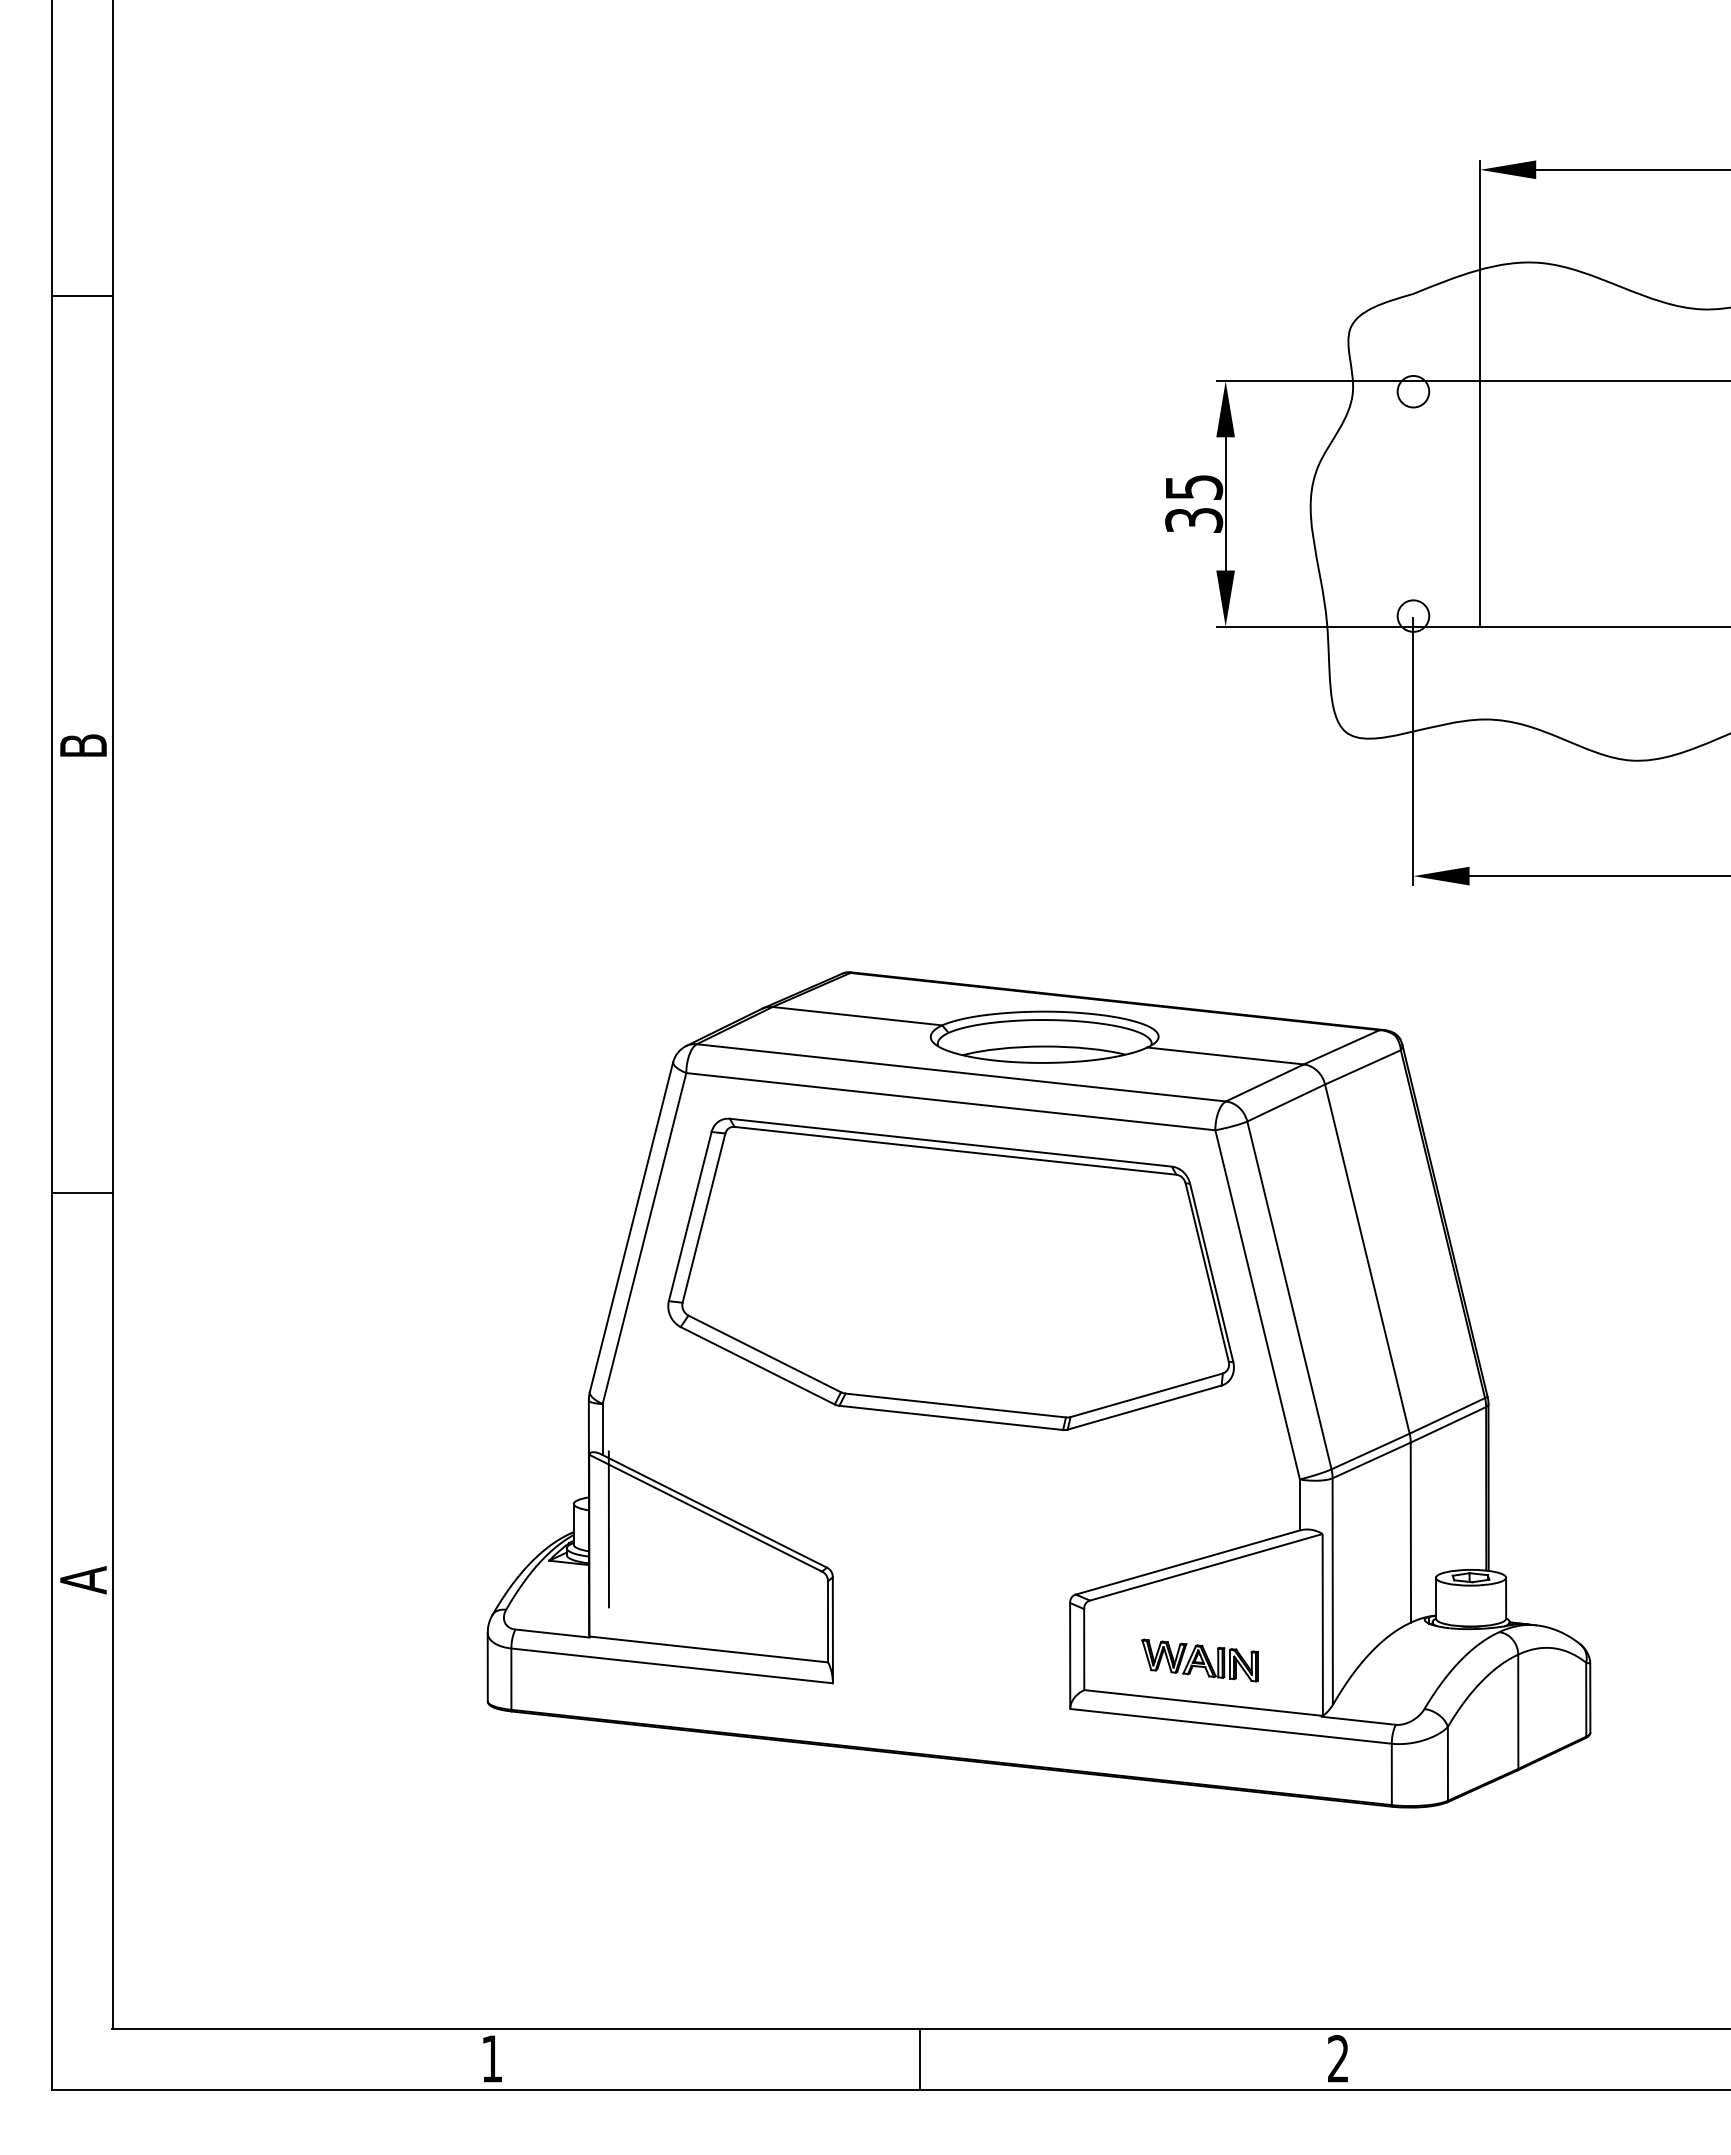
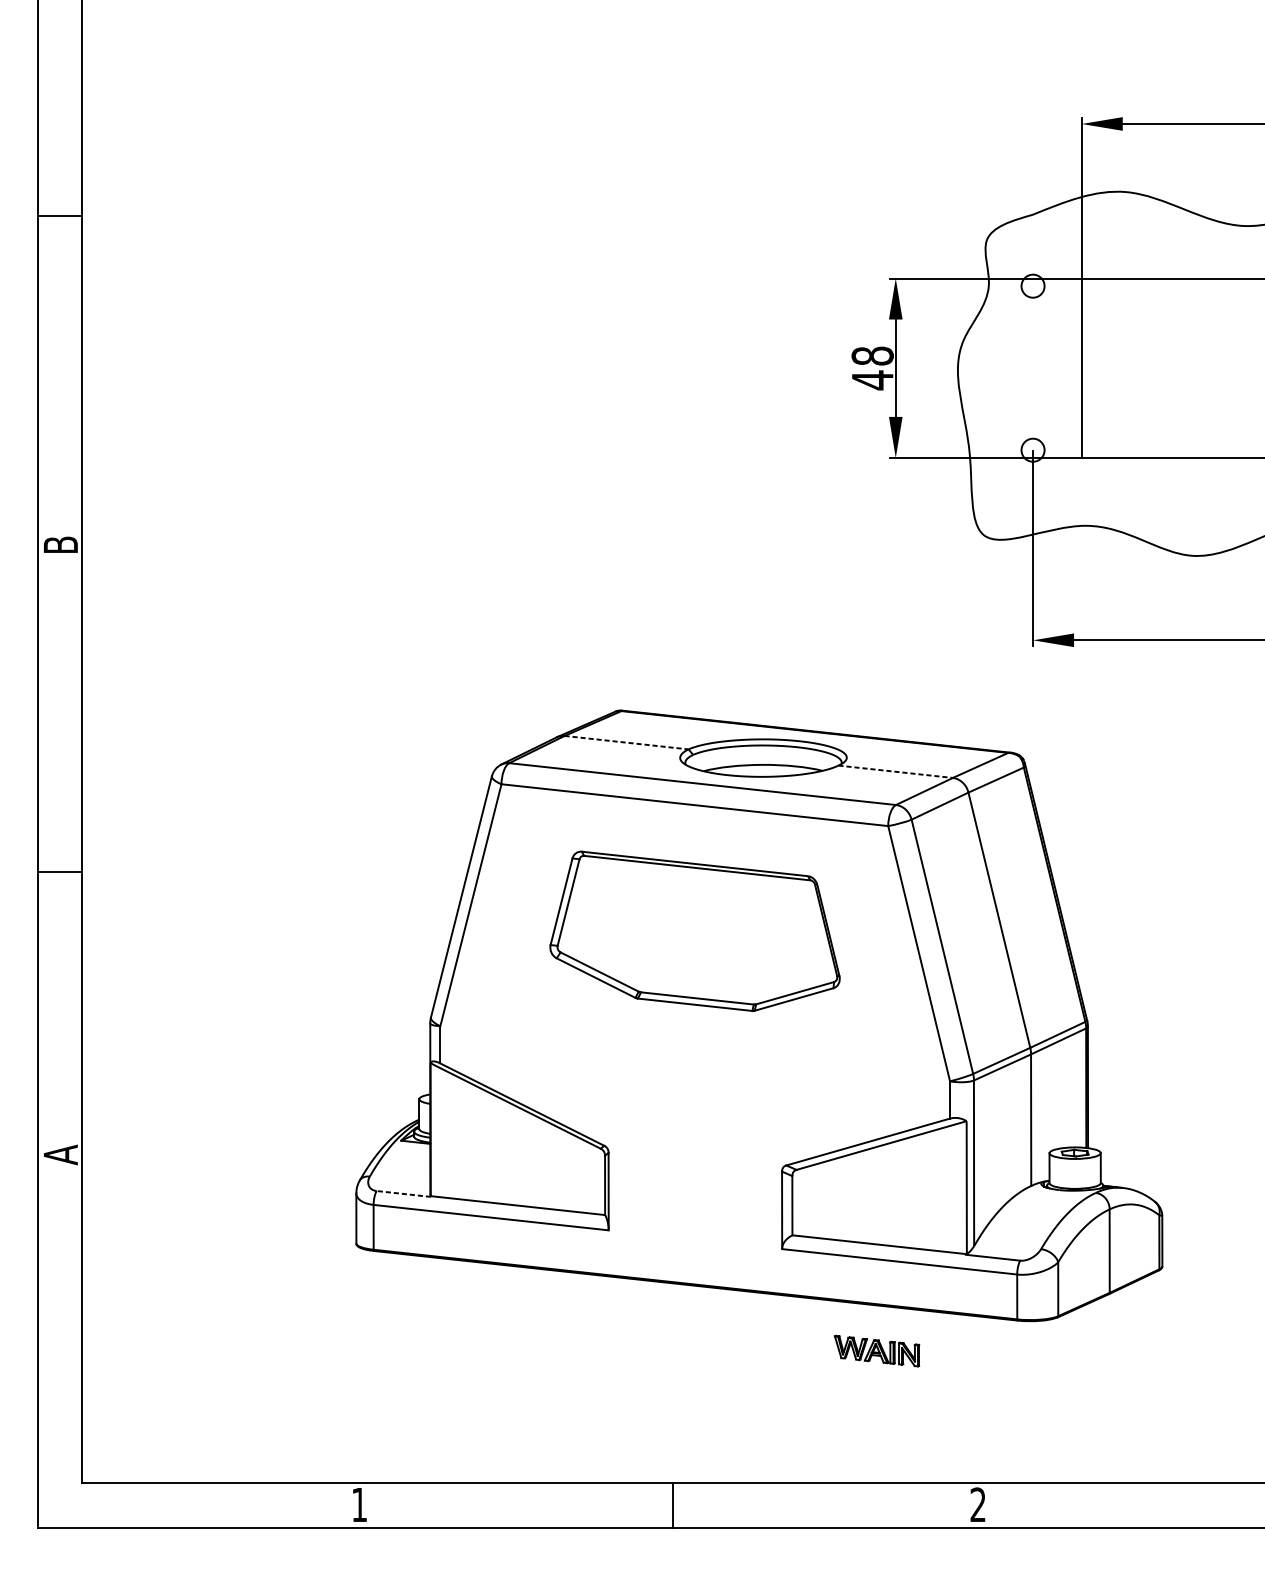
text: (1194, 504) -> (872, 368), 35 -> 48
line: (857, 1016) -> (626, 742), solid -> dashed
line: (1225, 1055) -> (895, 771), solid -> dashed
part: (950, 1273) -> (694, 930), size x0.7
line: (608, 1529) -> (444, 1117), removed
line: (552, 1633) -> (403, 1193), solid -> dashed
part: (1199, 1660) -> (876, 1351), moved

